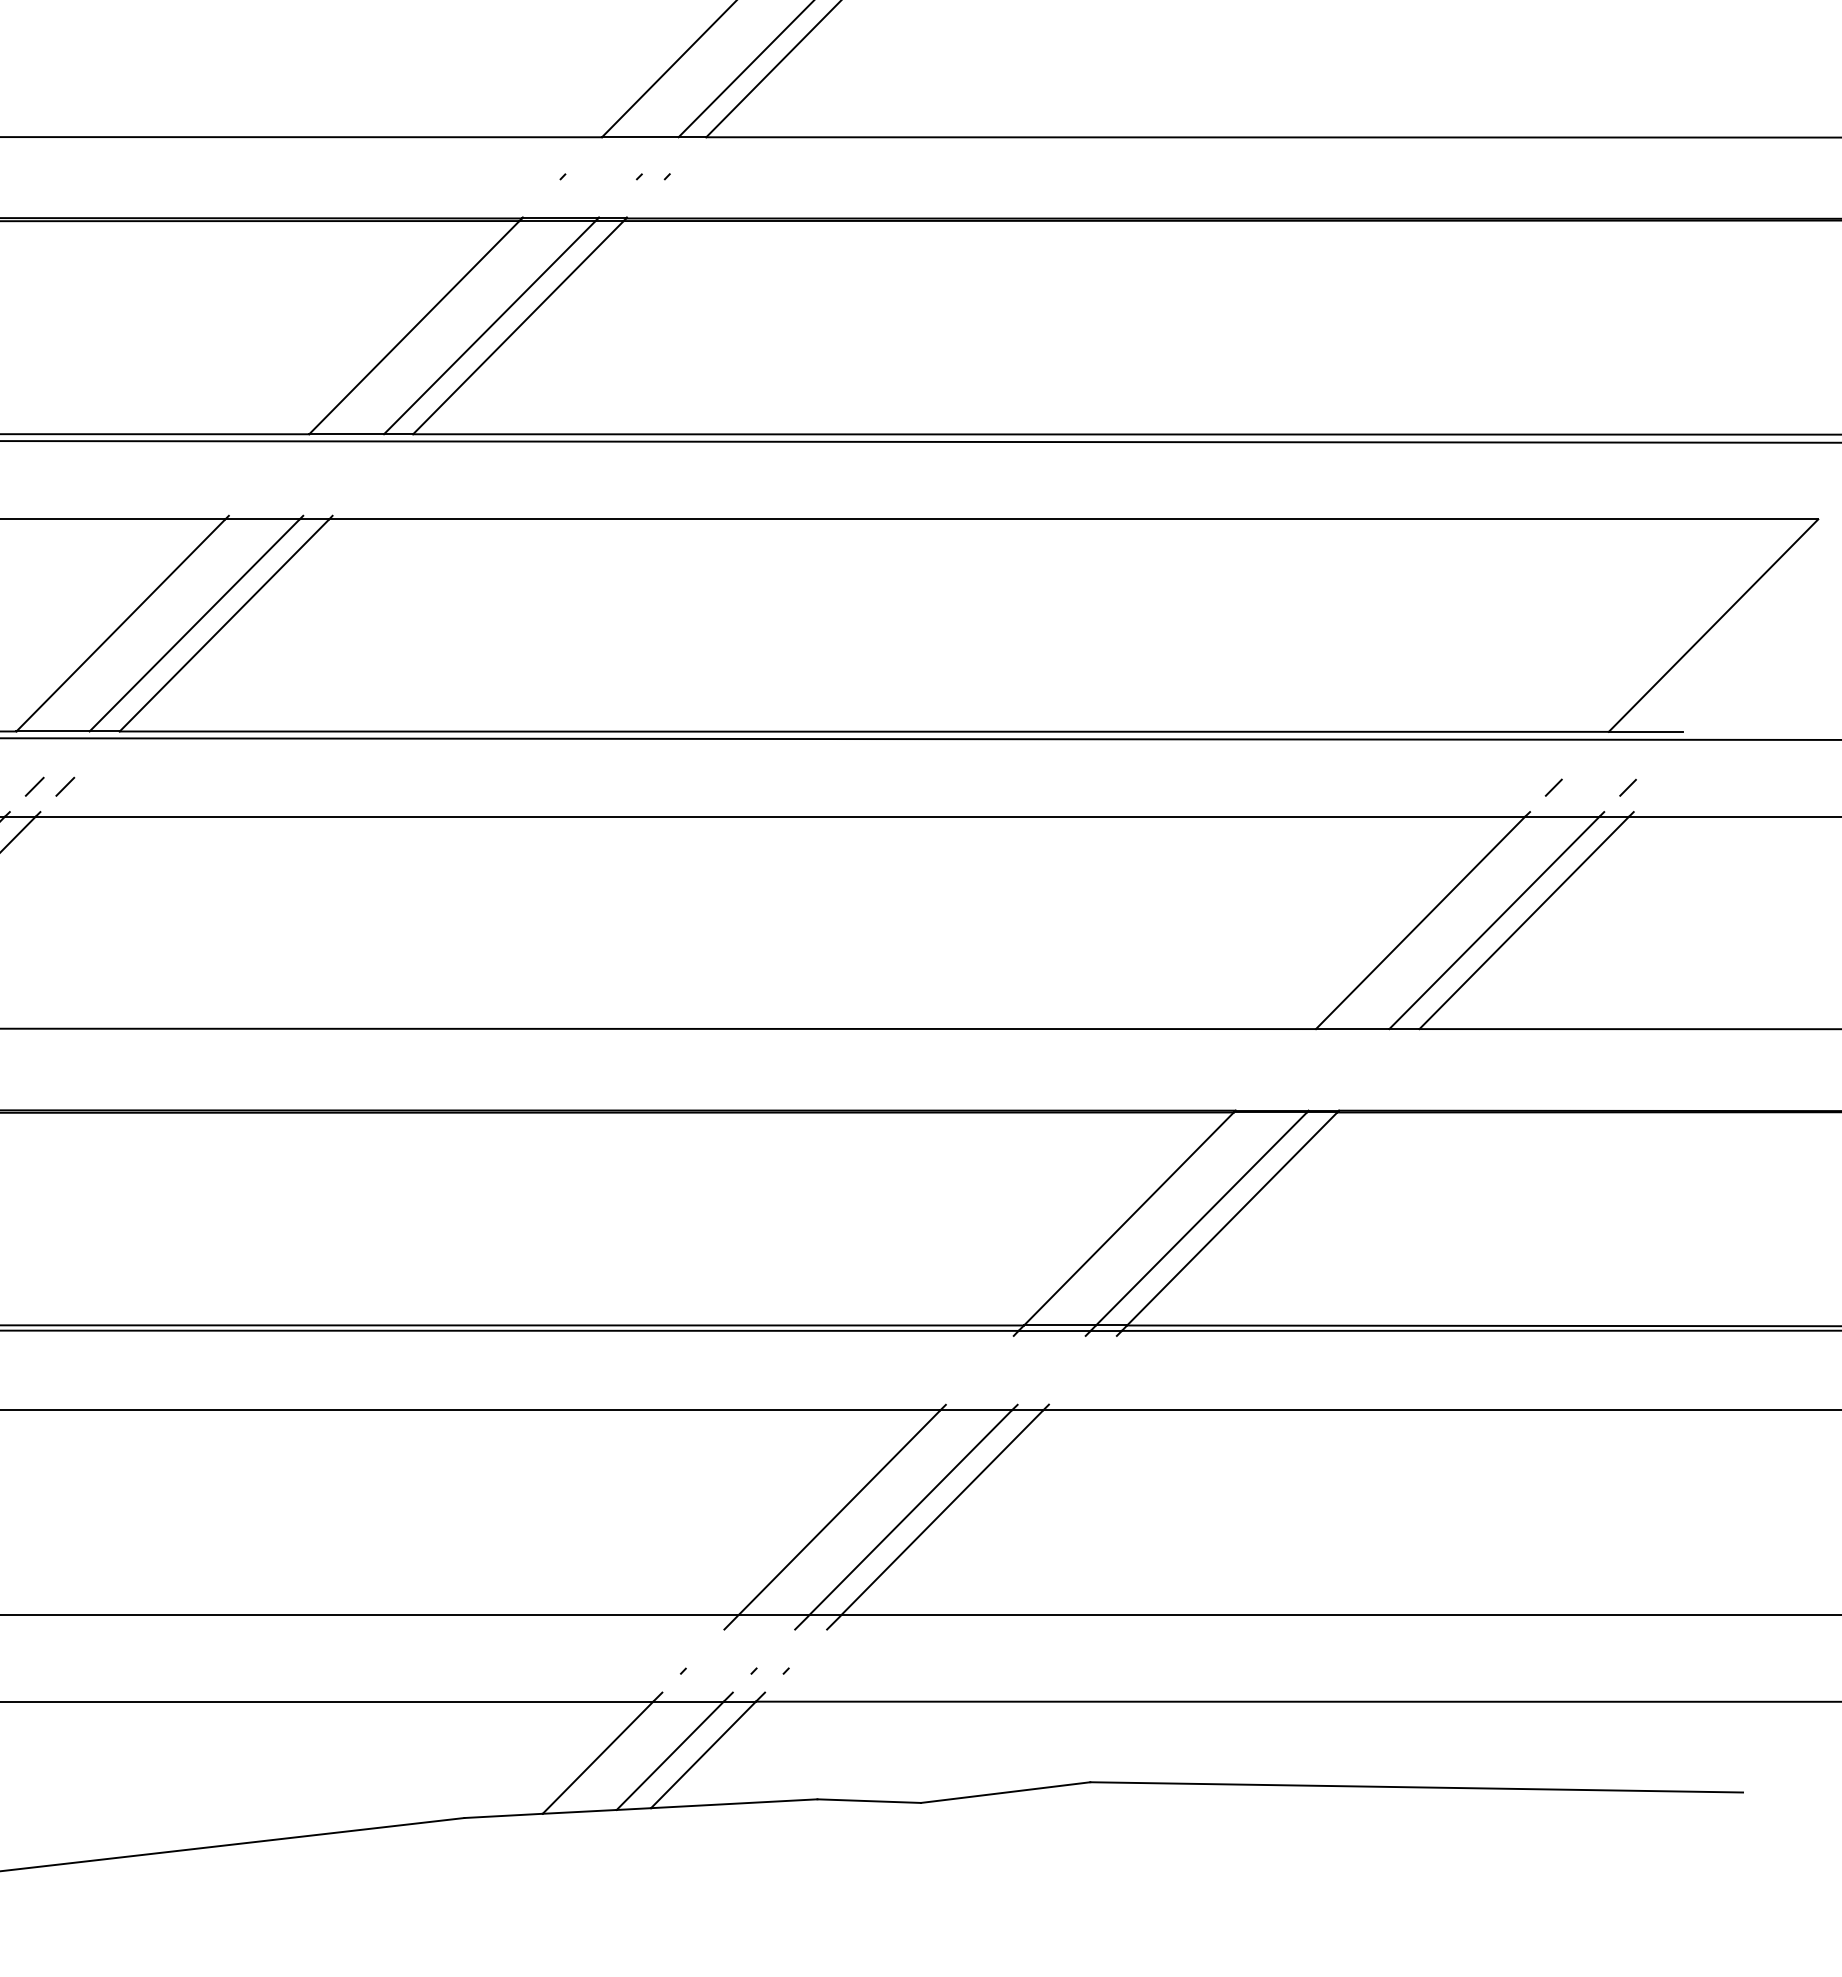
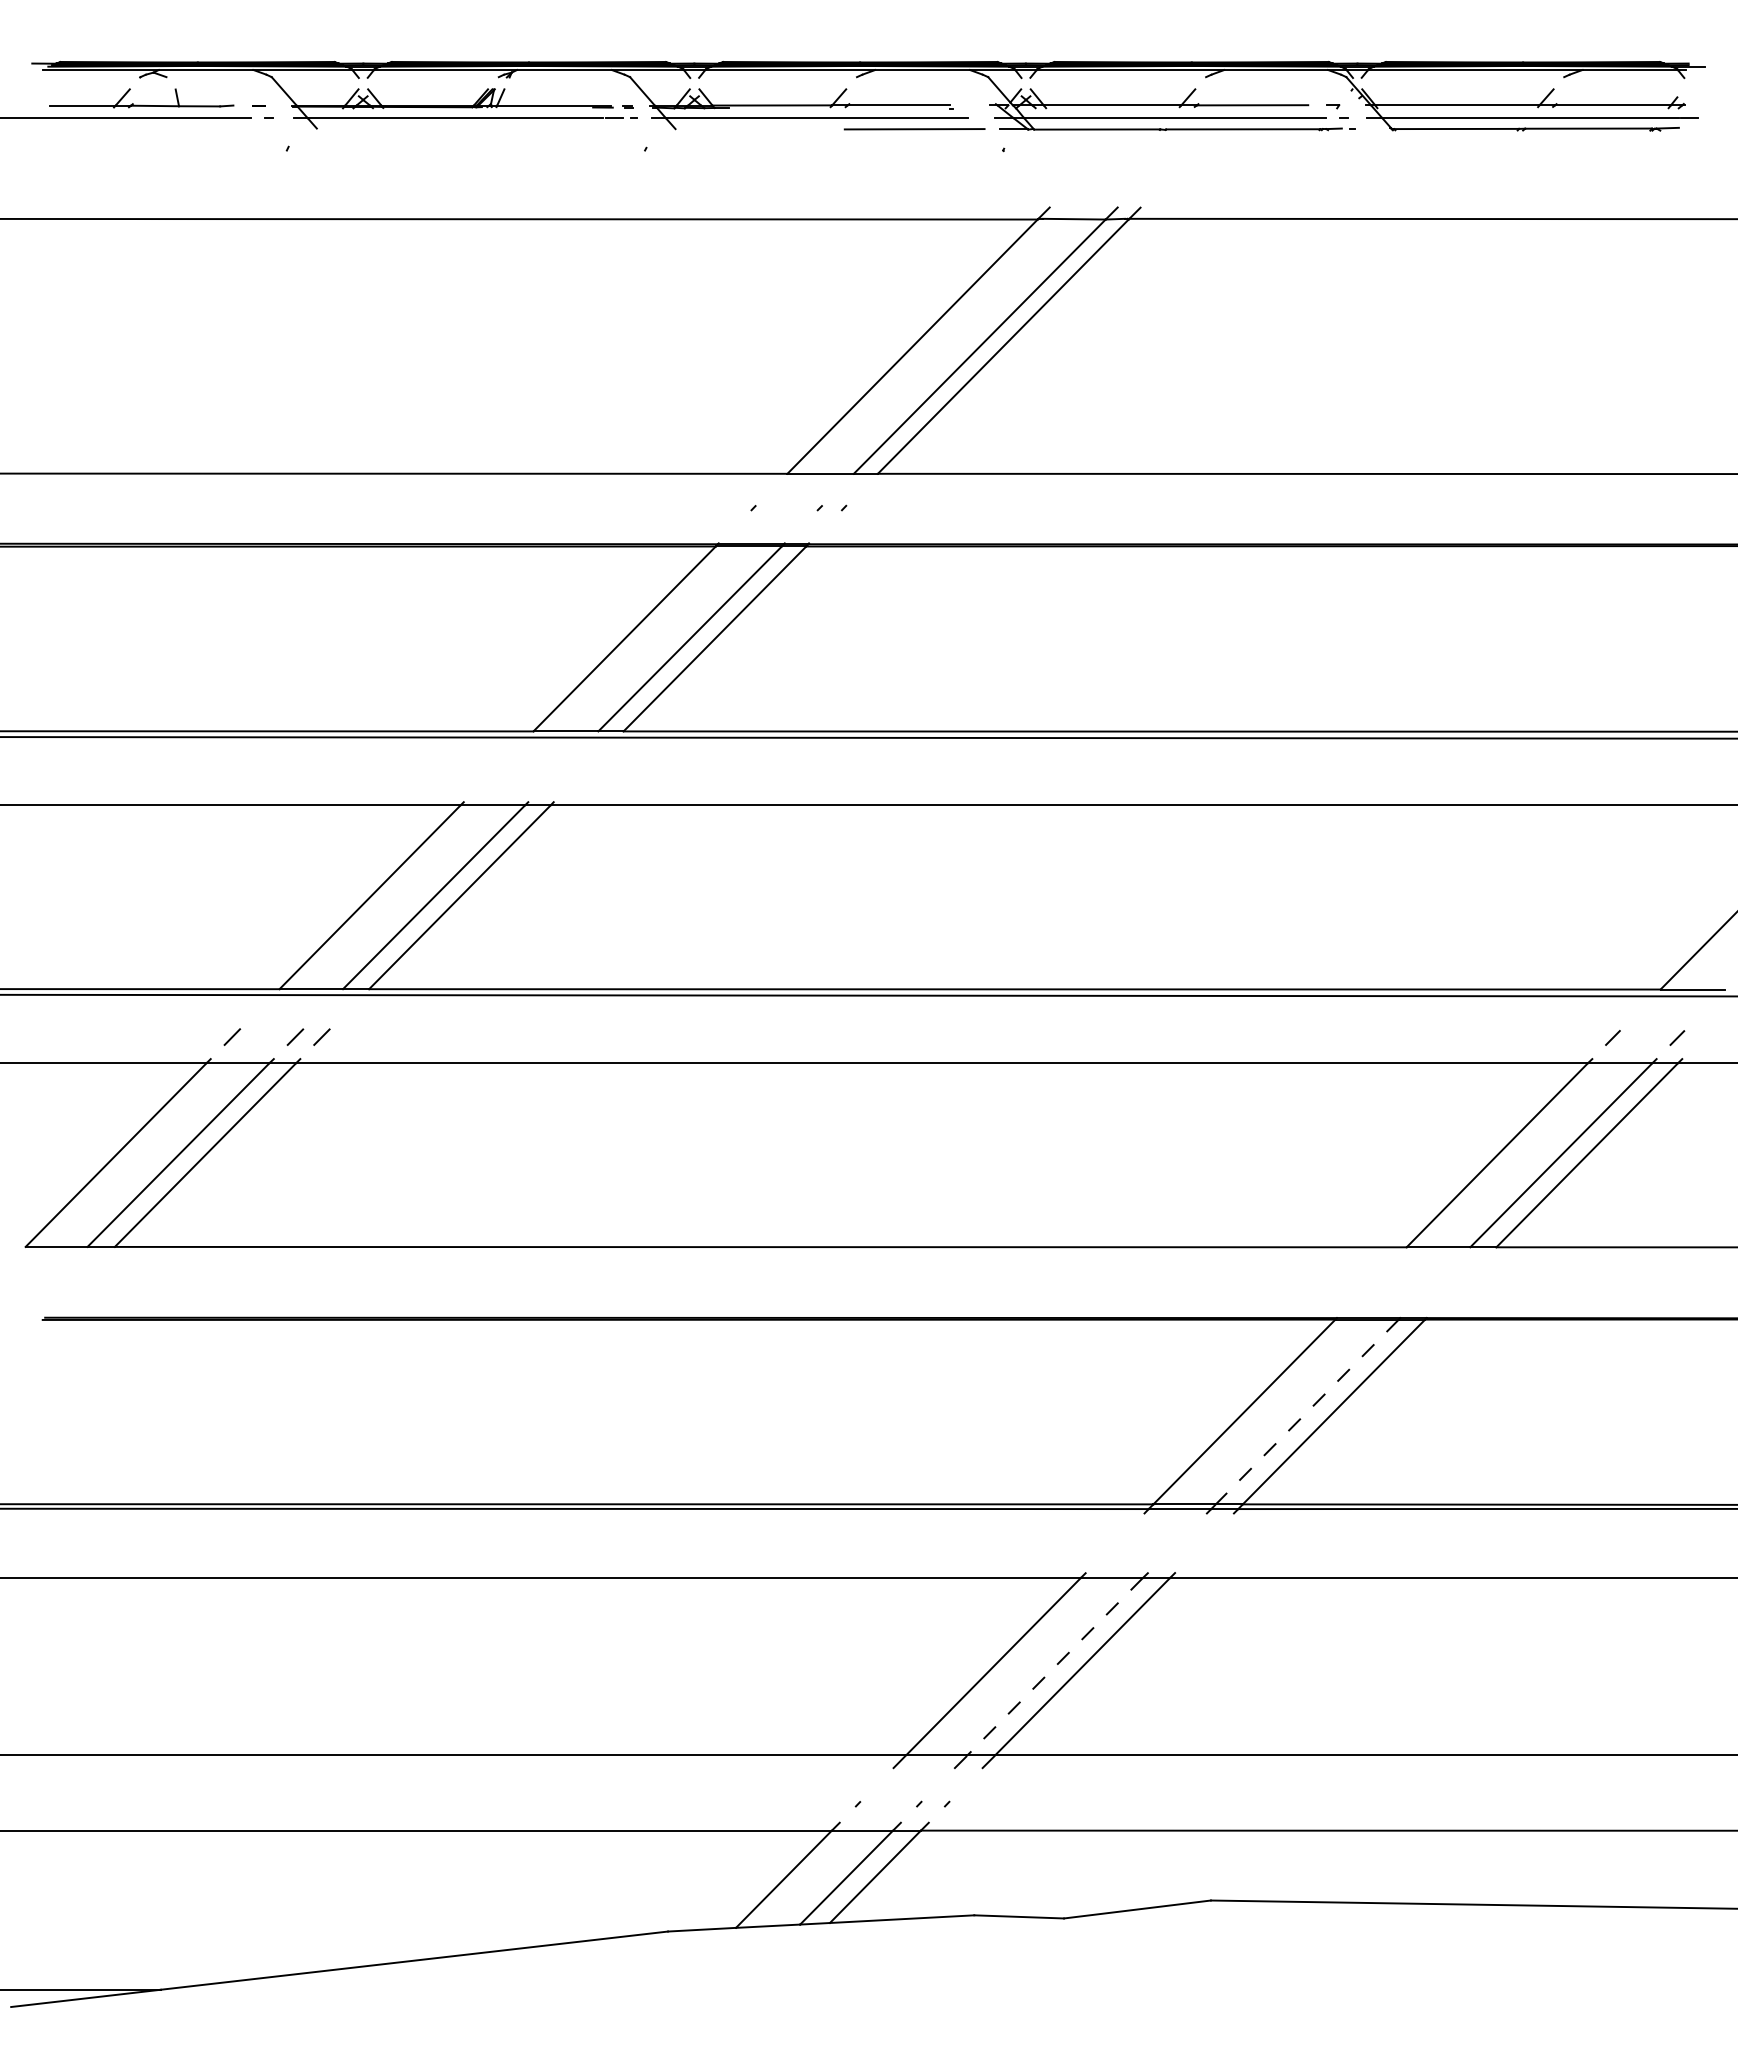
line: (1200, 1219) -> (1306, 1412), solid -> dashed
line: (911, 1512) -> (1055, 1666), solid -> dashed

